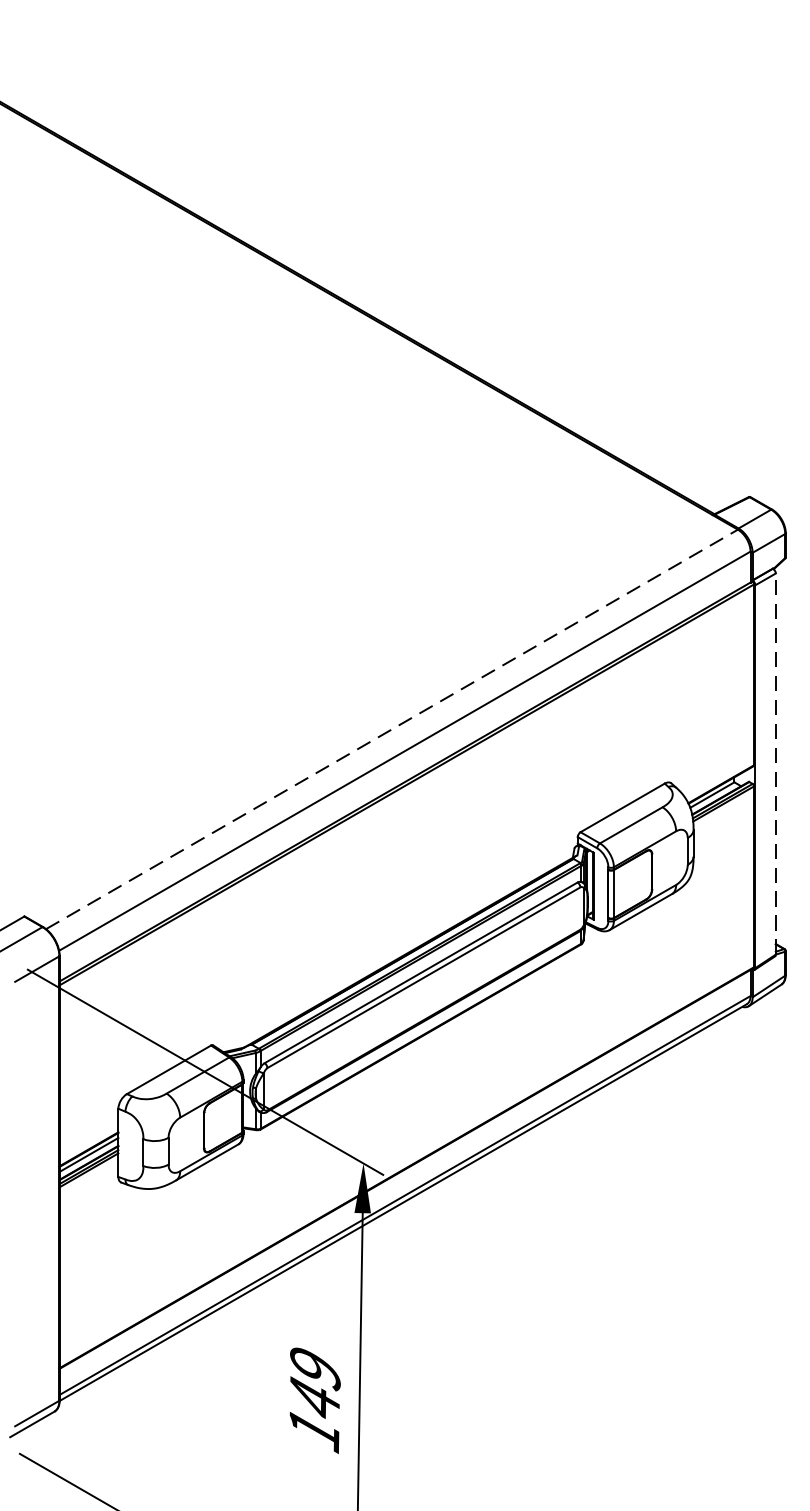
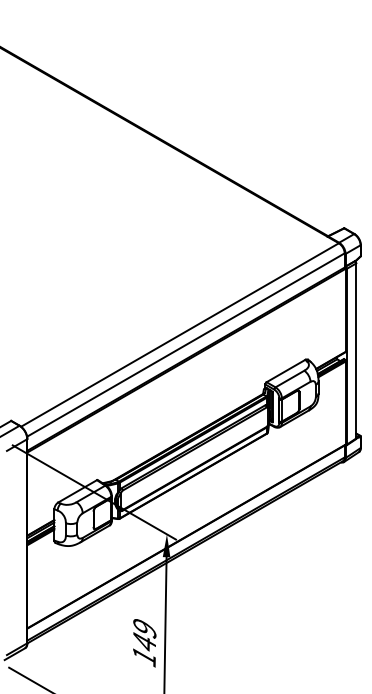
line: (393, 728) -> (180, 334), dashed -> solid
line: (776, 763) -> (356, 350), dashed -> solid

